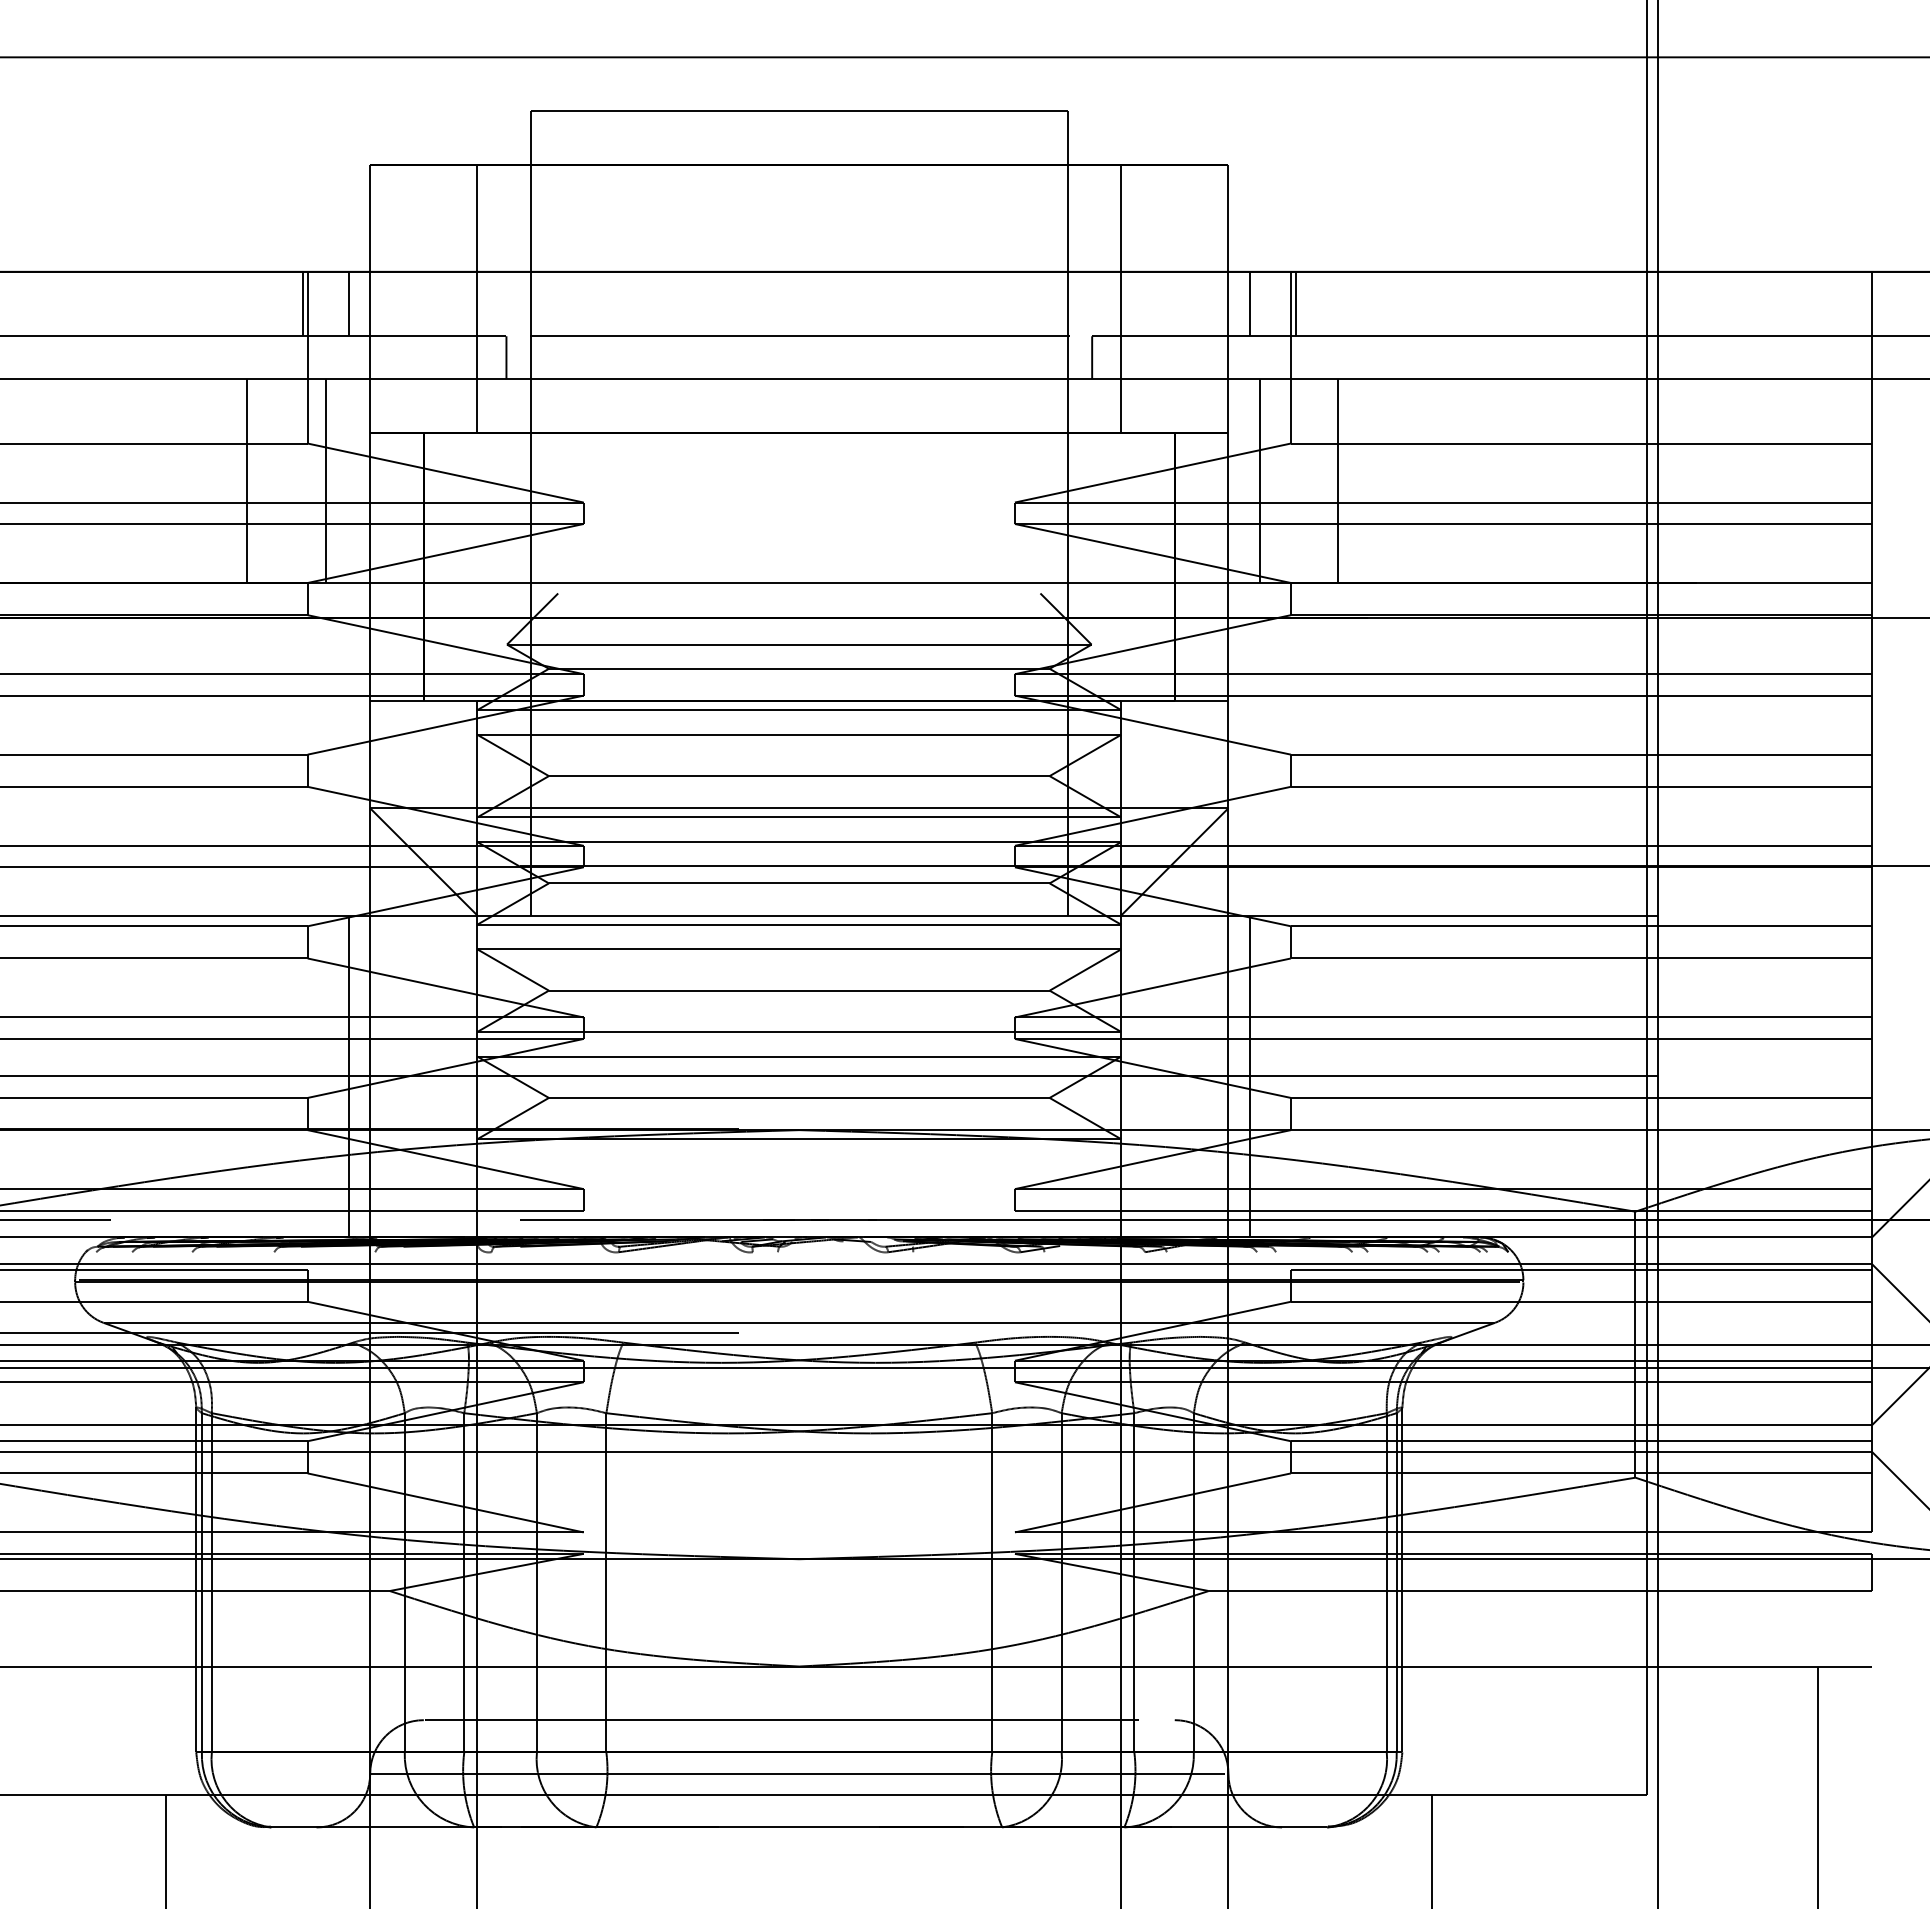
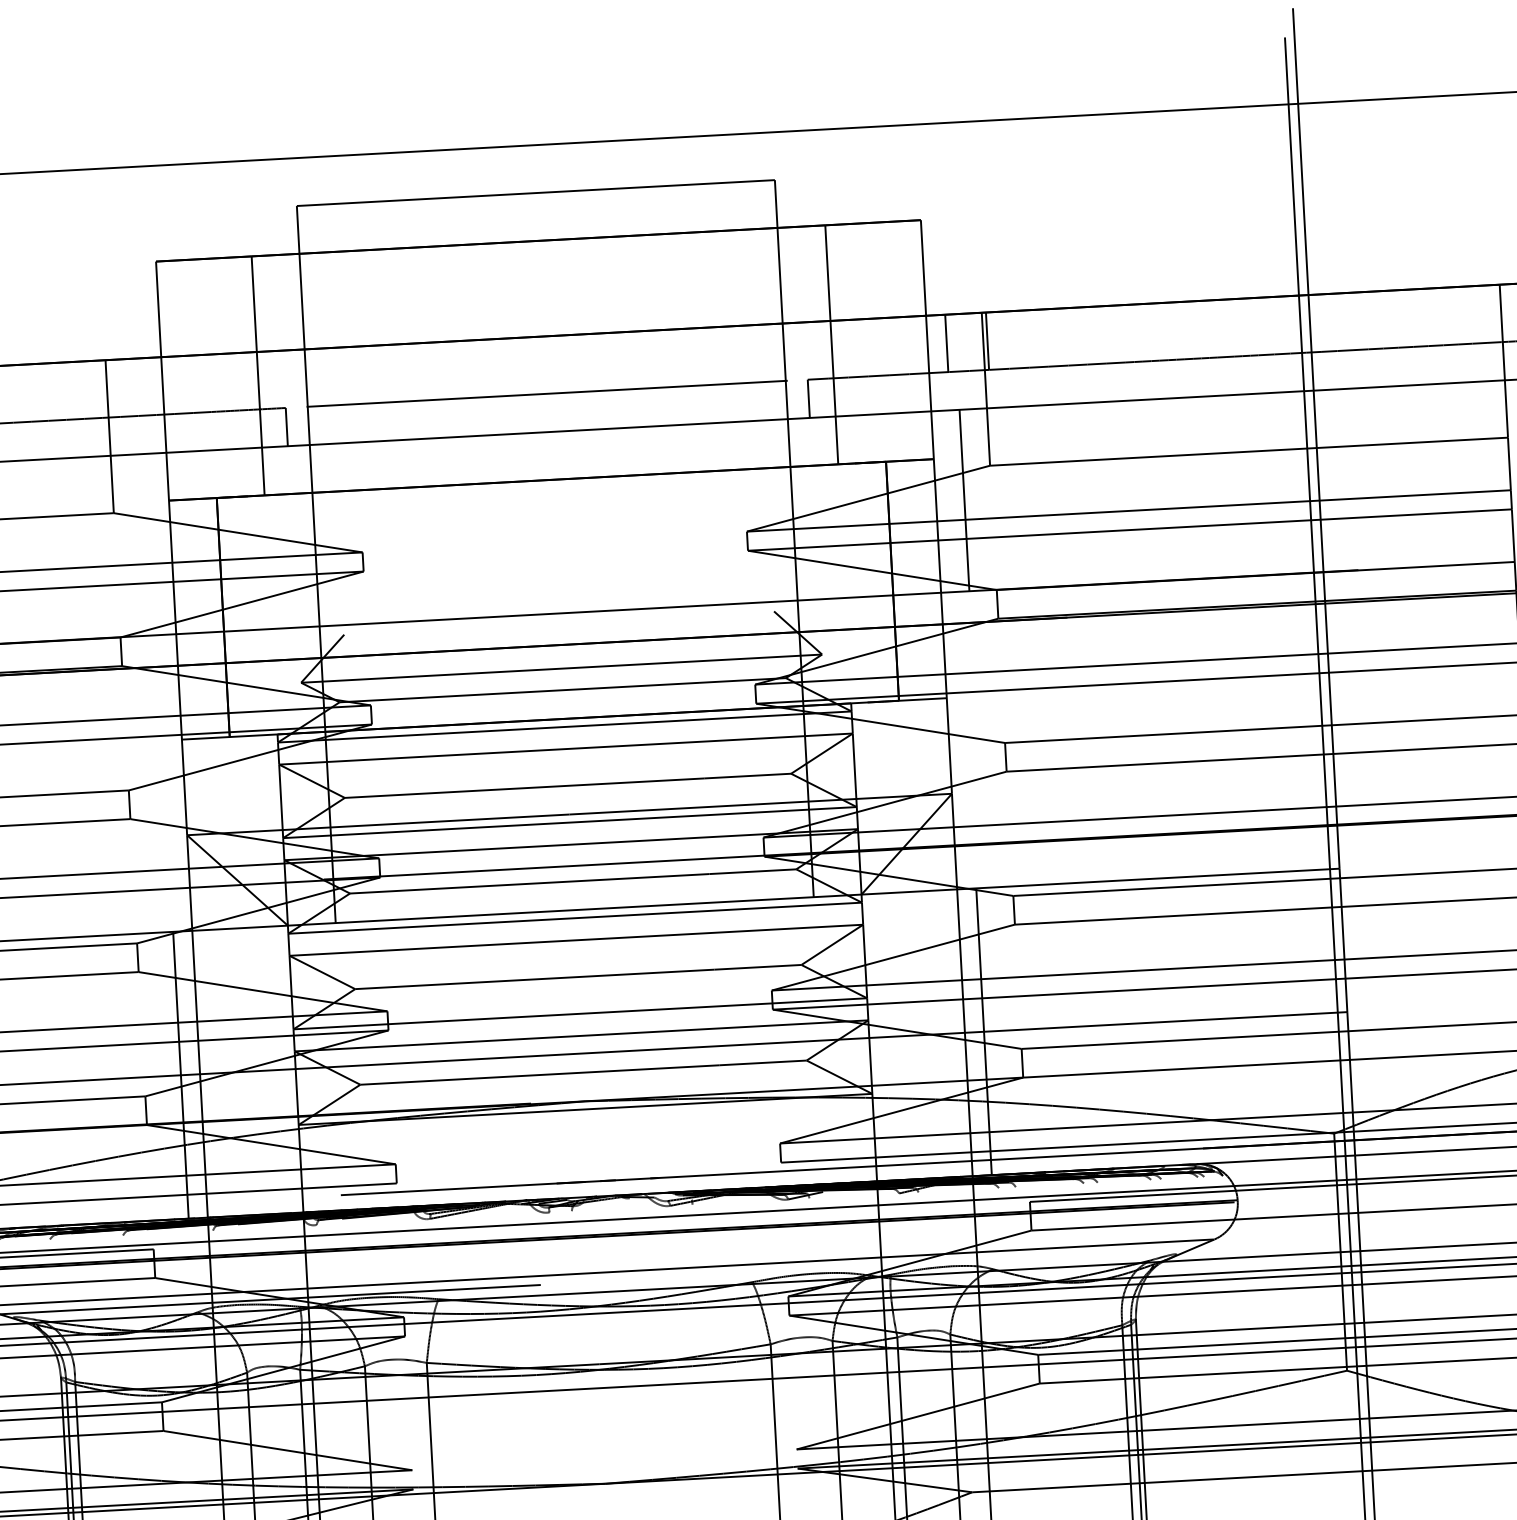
line: (303, 303) -> (103, 388), removed
line: (348, 303) -> (143, 386), removed
line: (247, 480) -> (61, 549), removed
line: (325, 480) -> (131, 545), removed
line: (1338, 480) -> (1034, 496), removed

